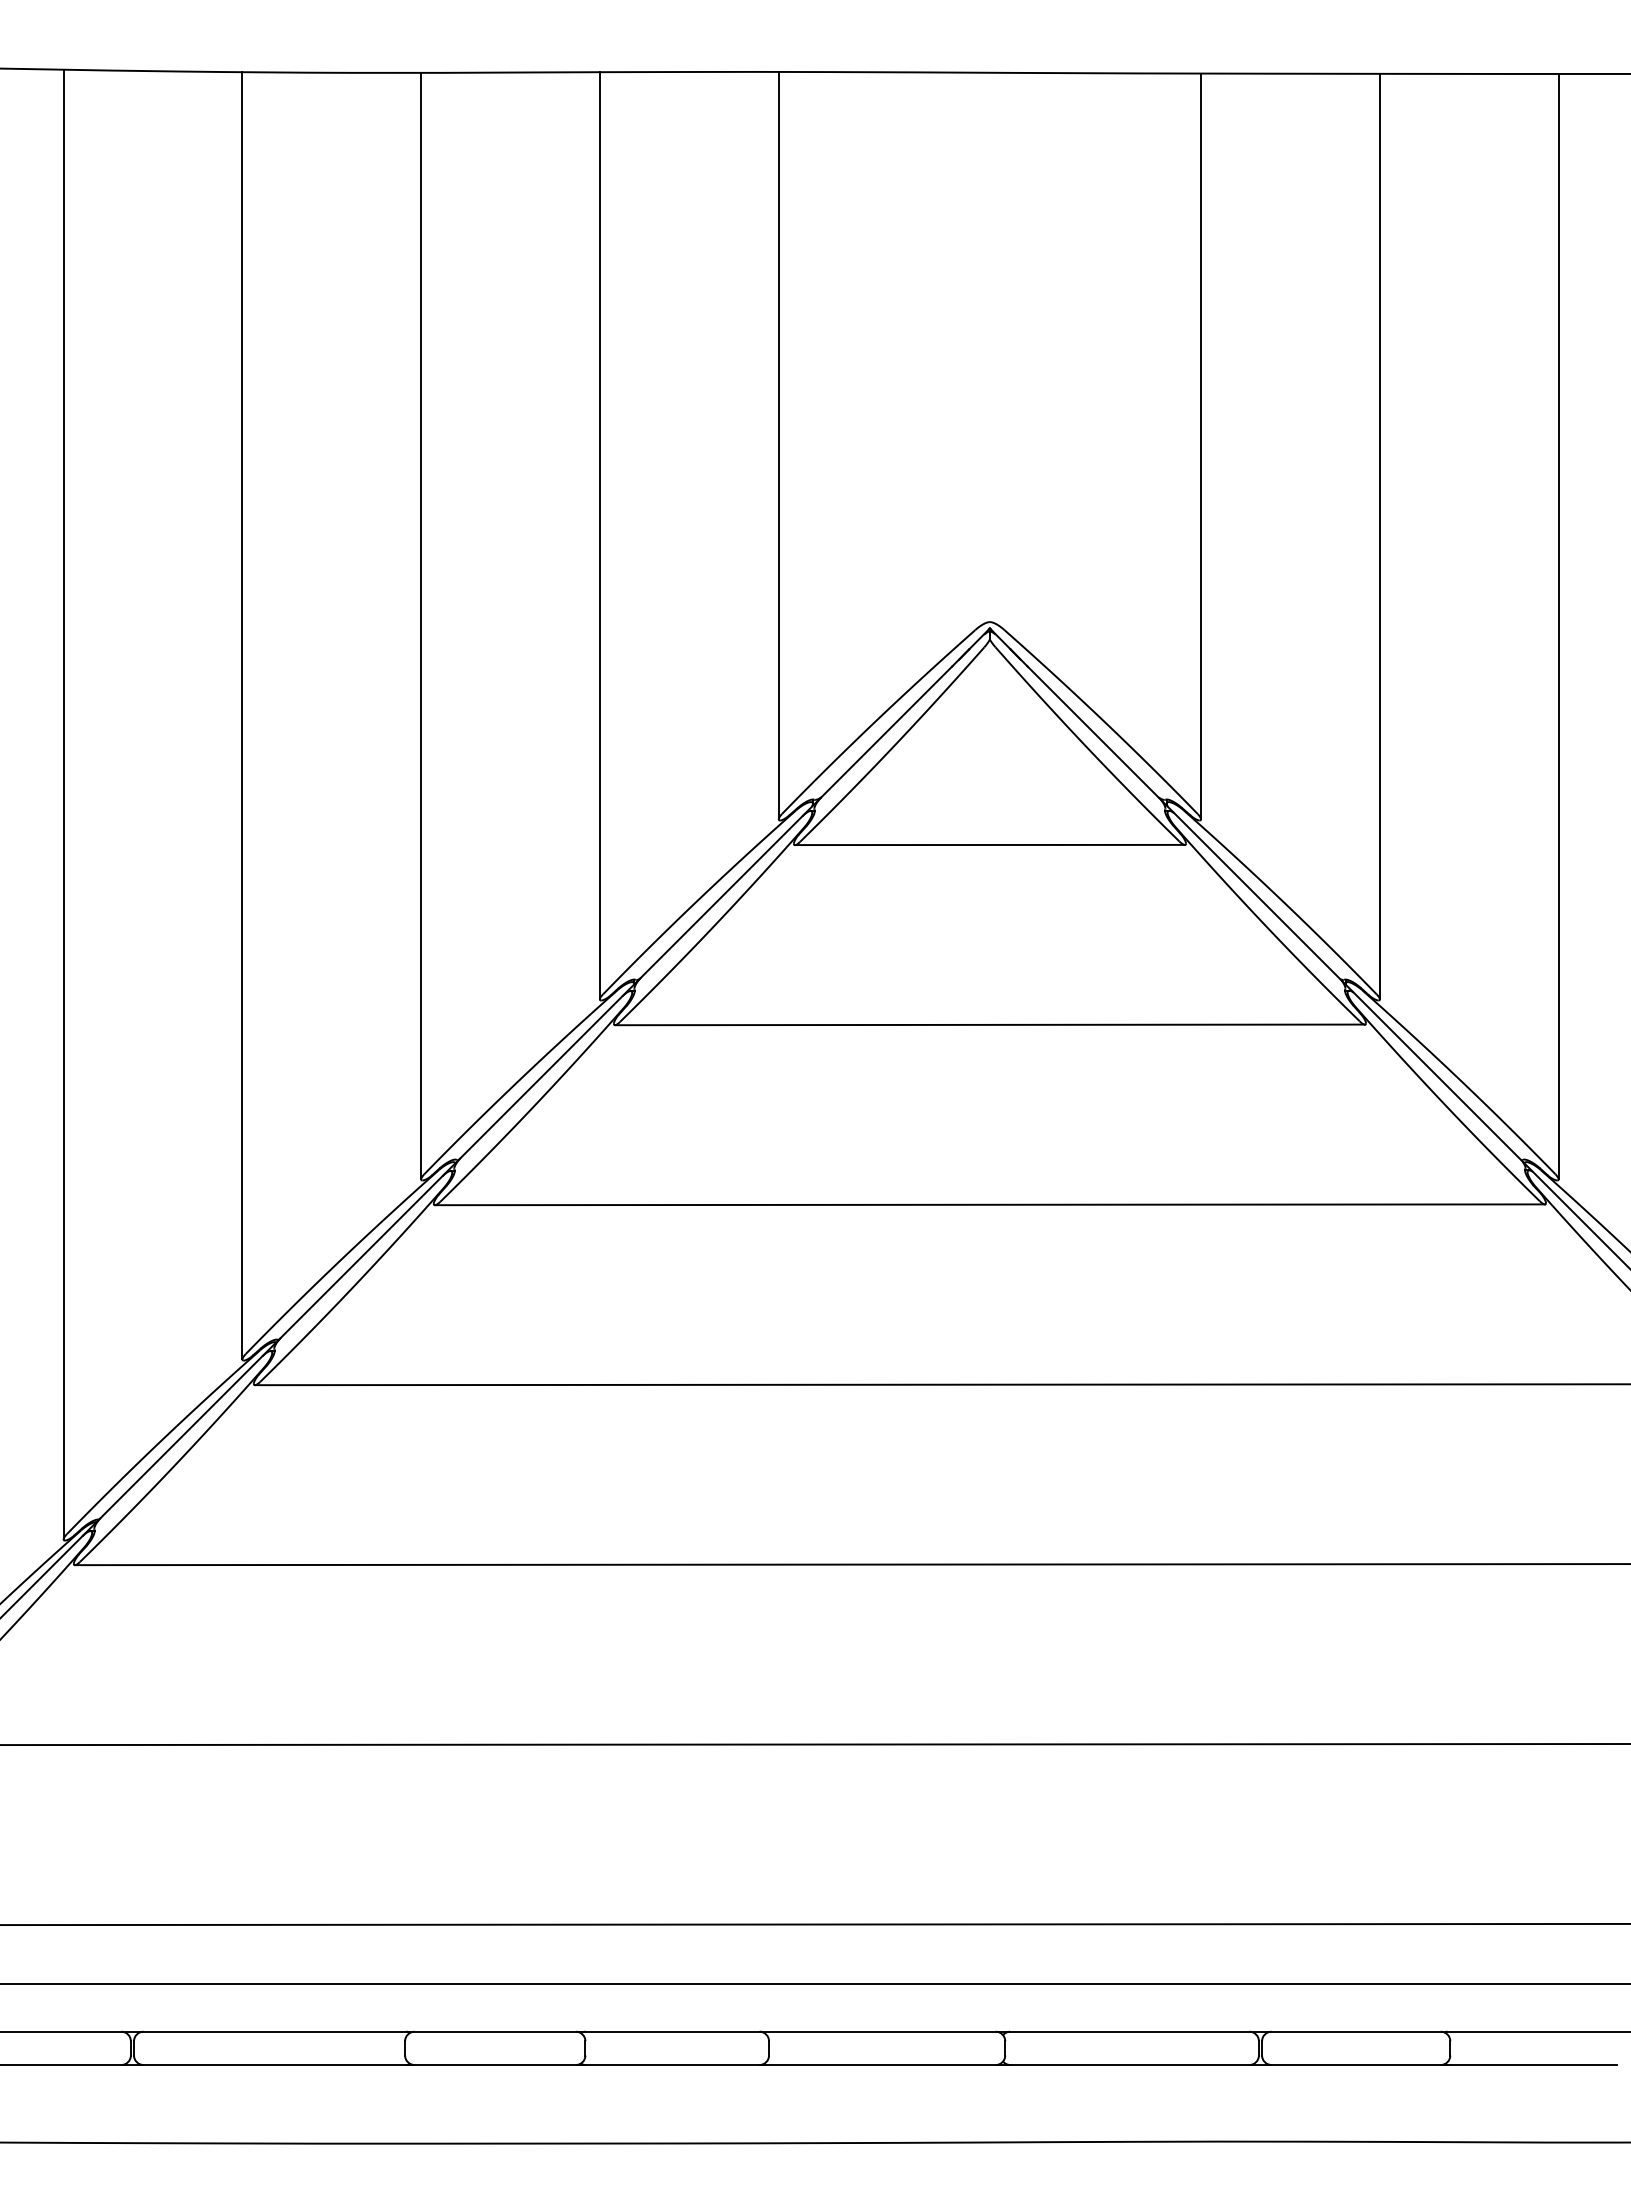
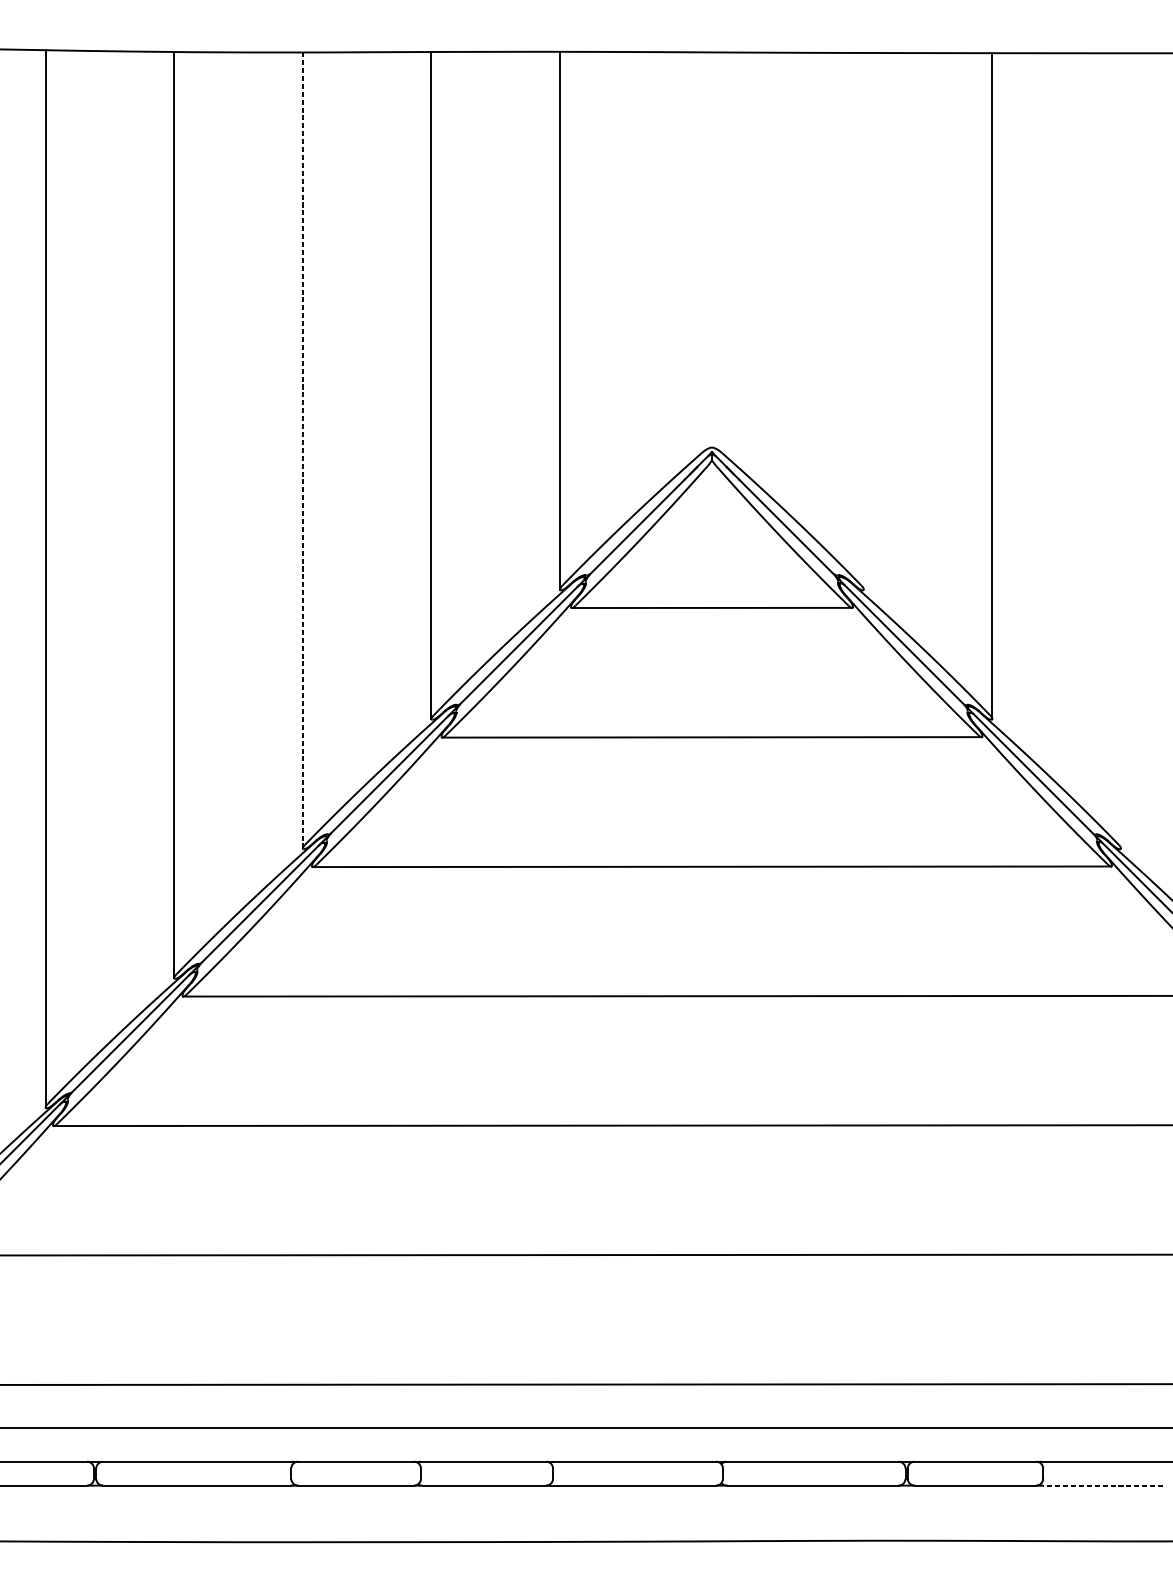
line: (1201, 446) -> (864, 321), removed
line: (421, 625) -> (303, 450), solid -> dashed
line: (1558, 626) -> (1121, 450), removed
line: (1533, 2065) -> (1103, 1485), solid -> dashed

